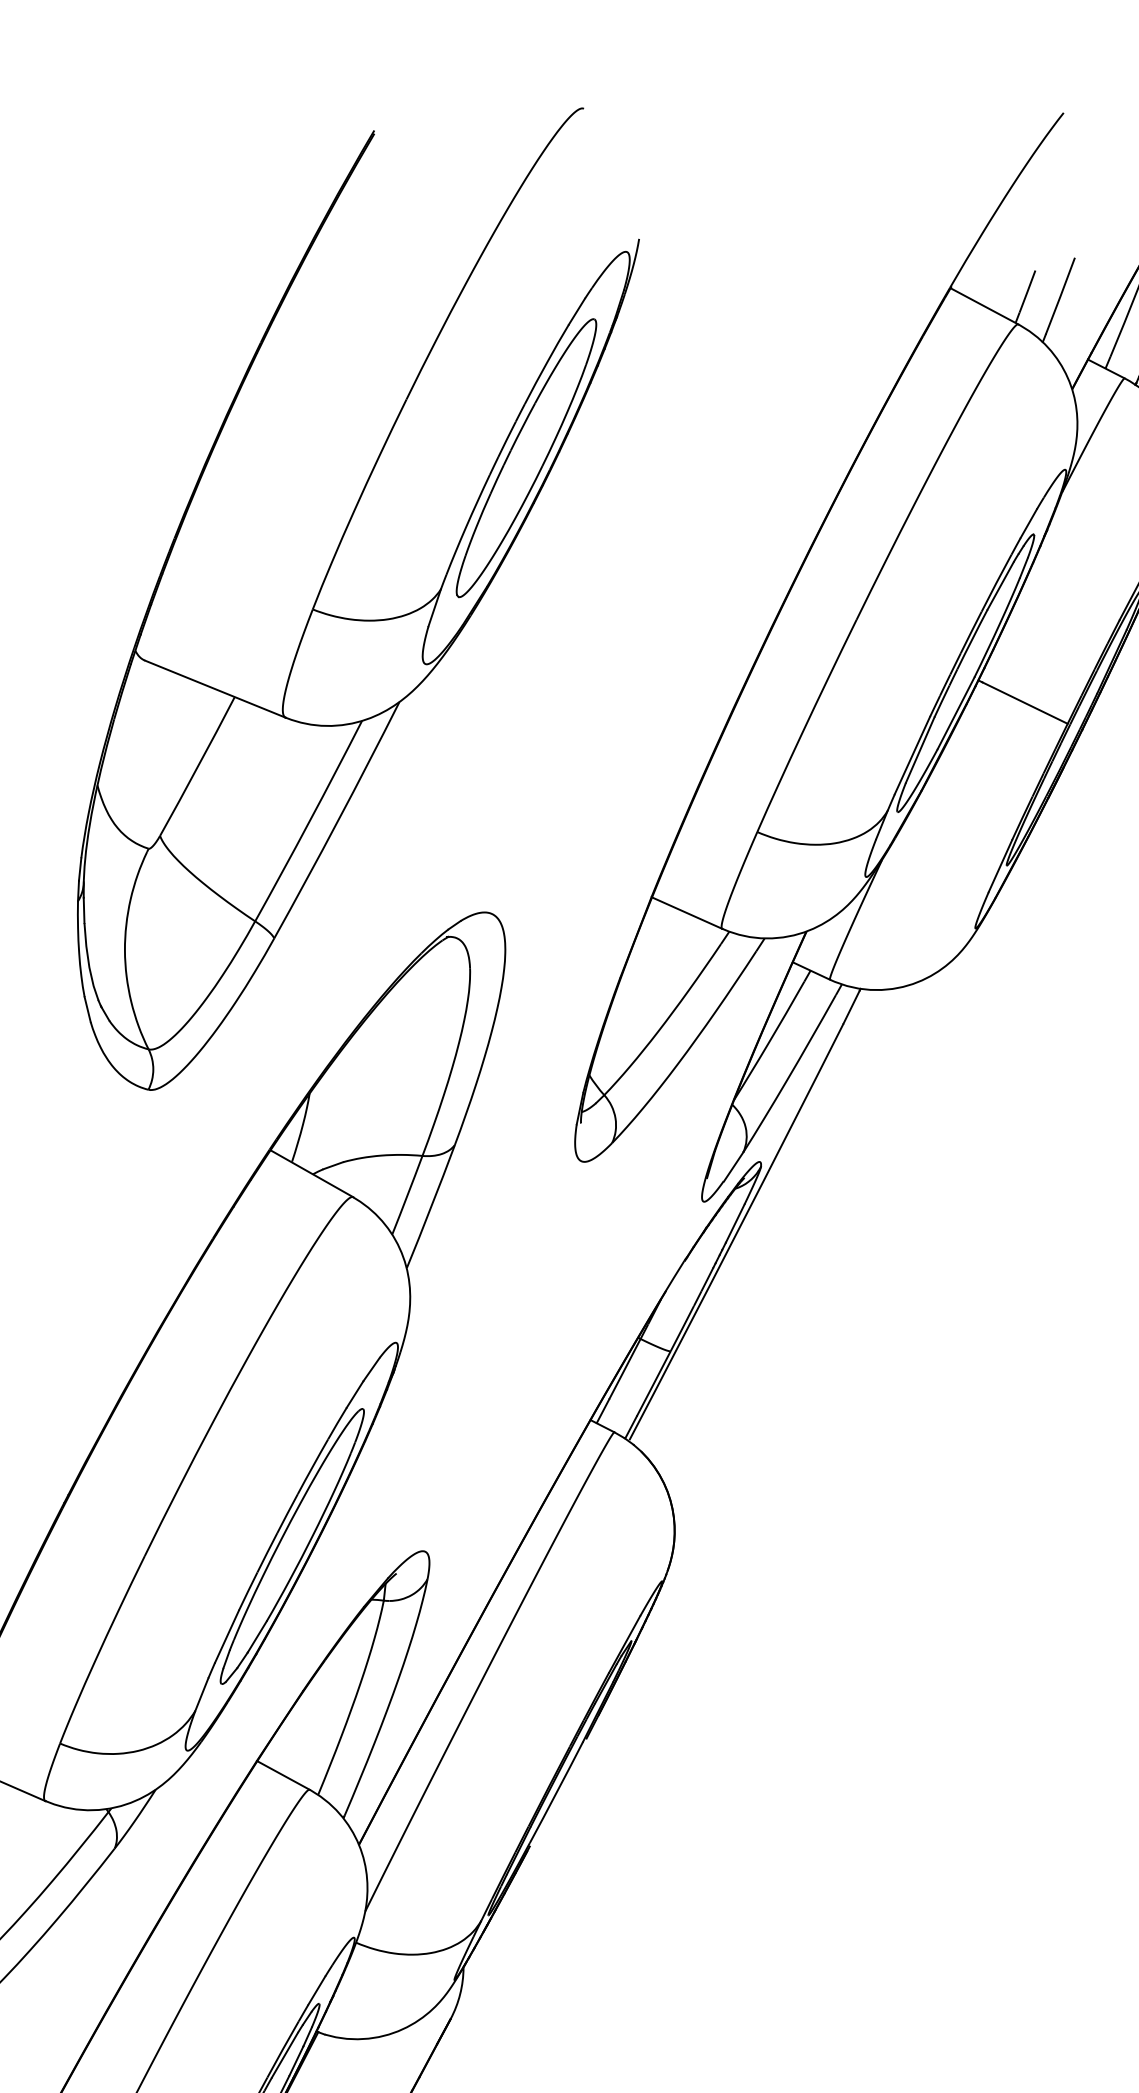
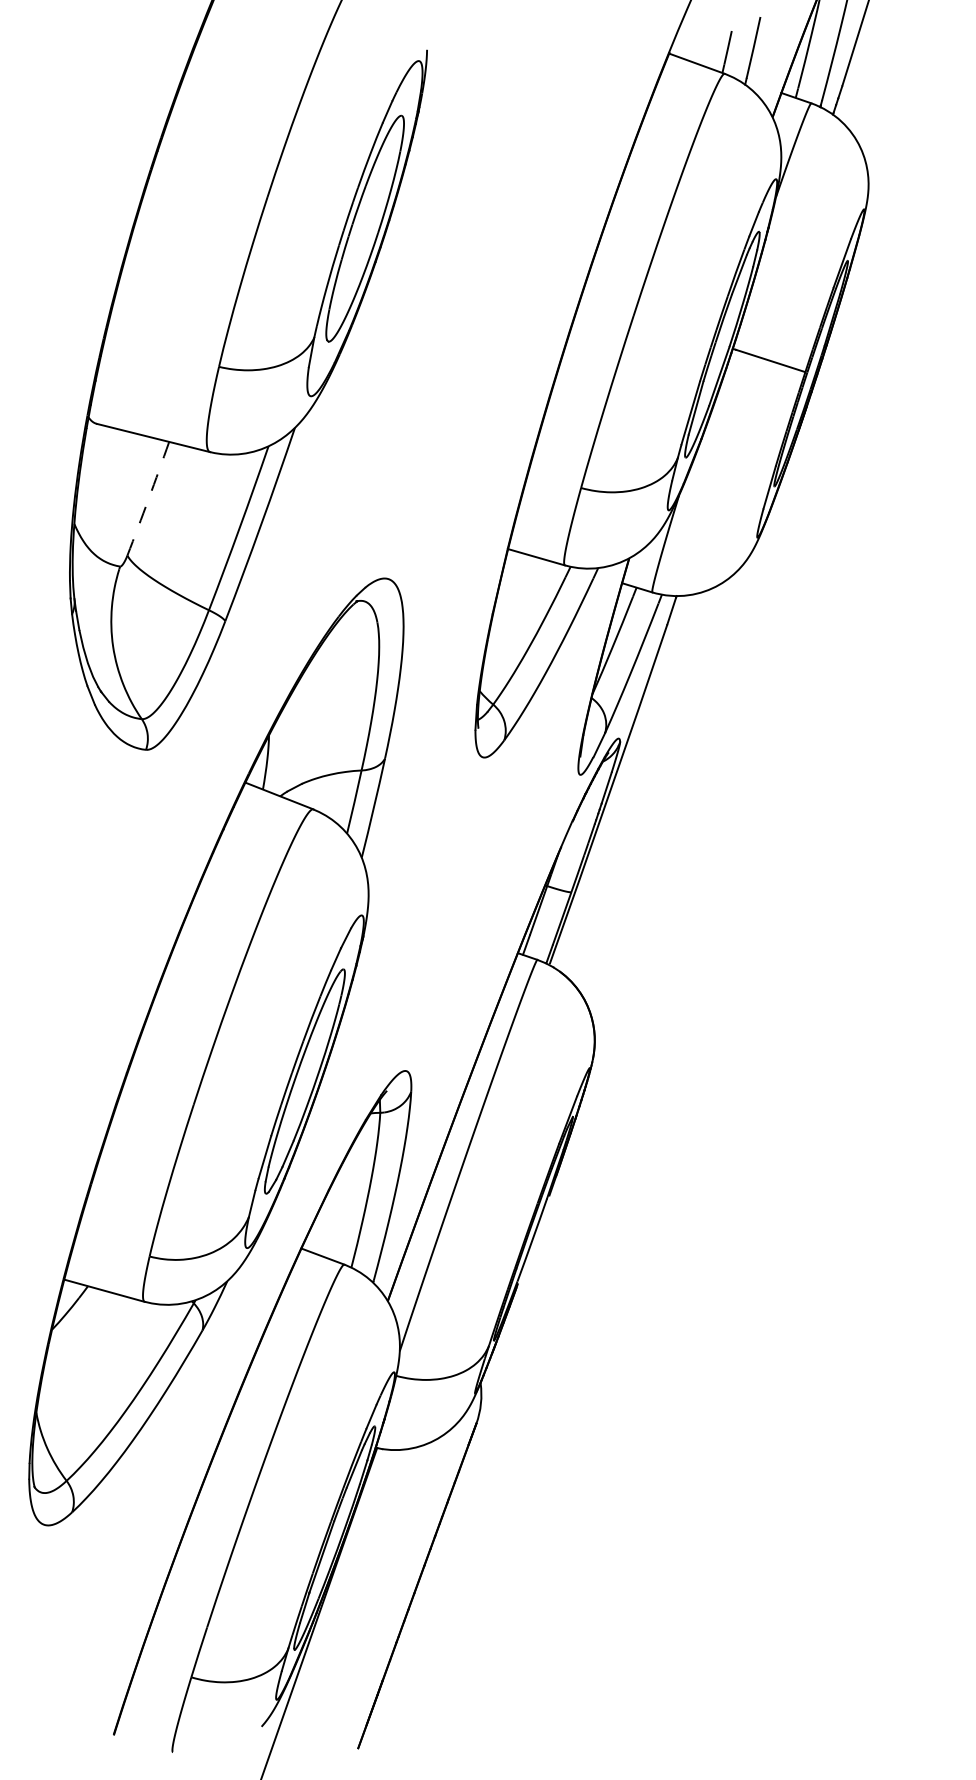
arc: (197, 766) -> (148, 498), solid -> dashed

